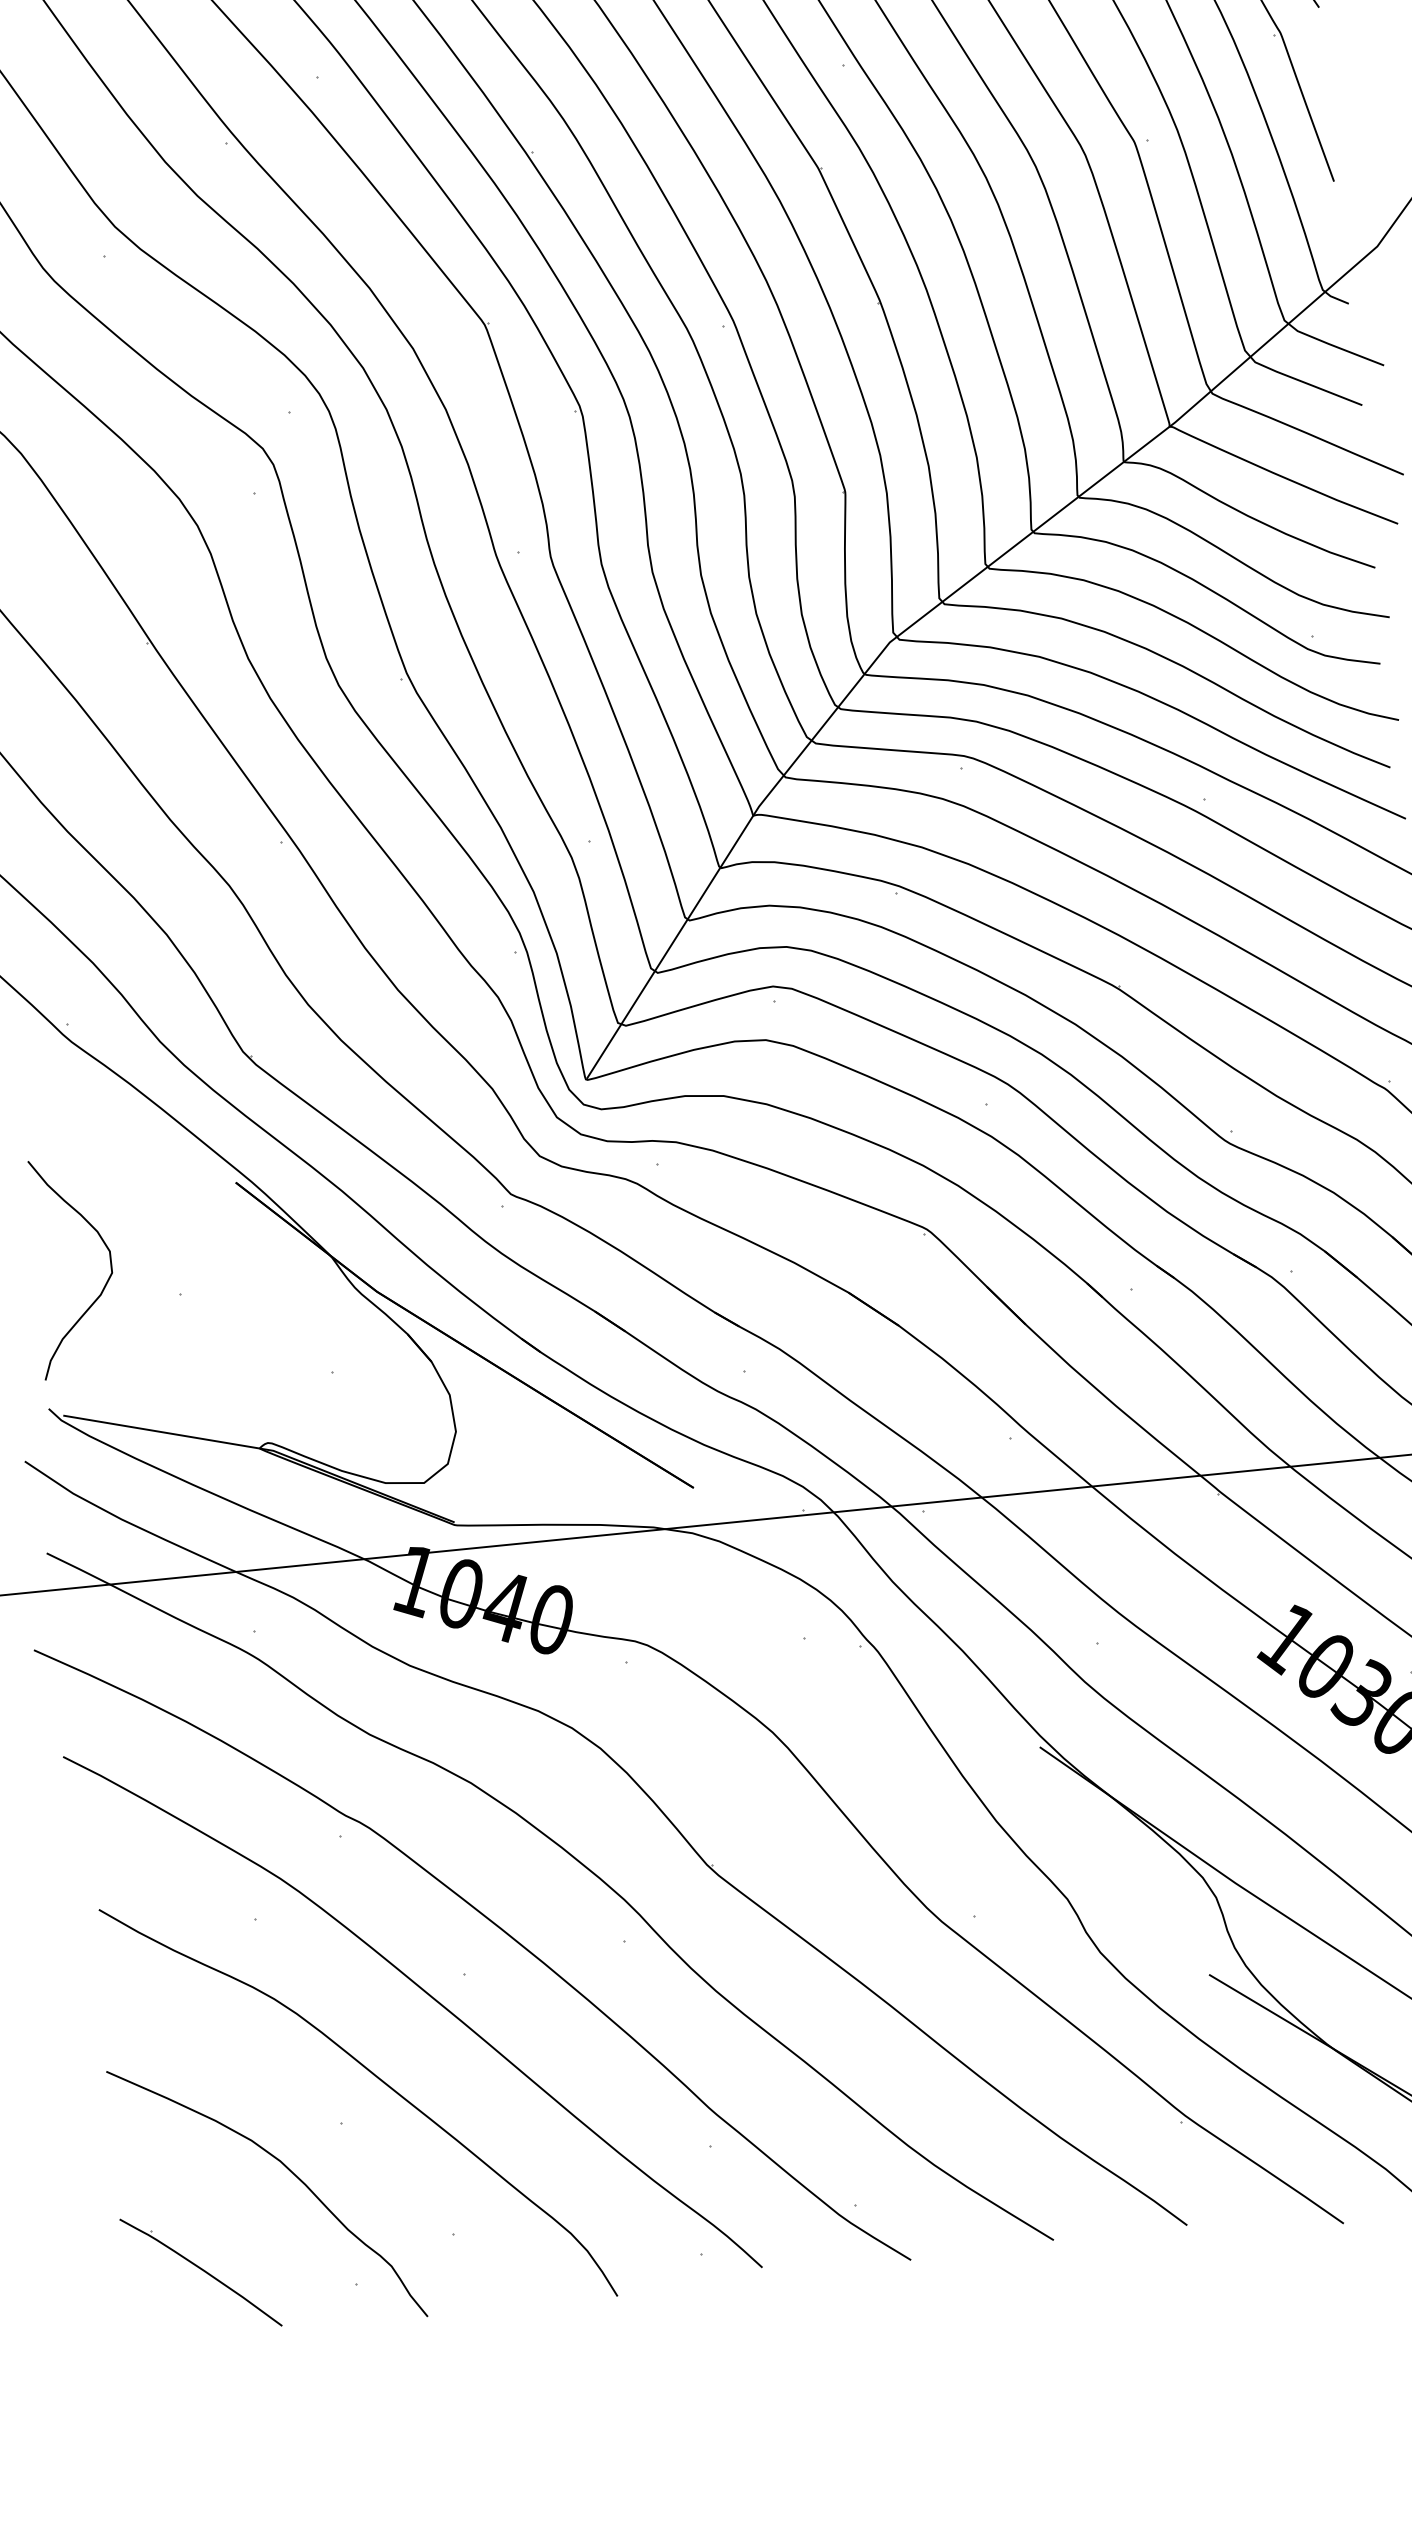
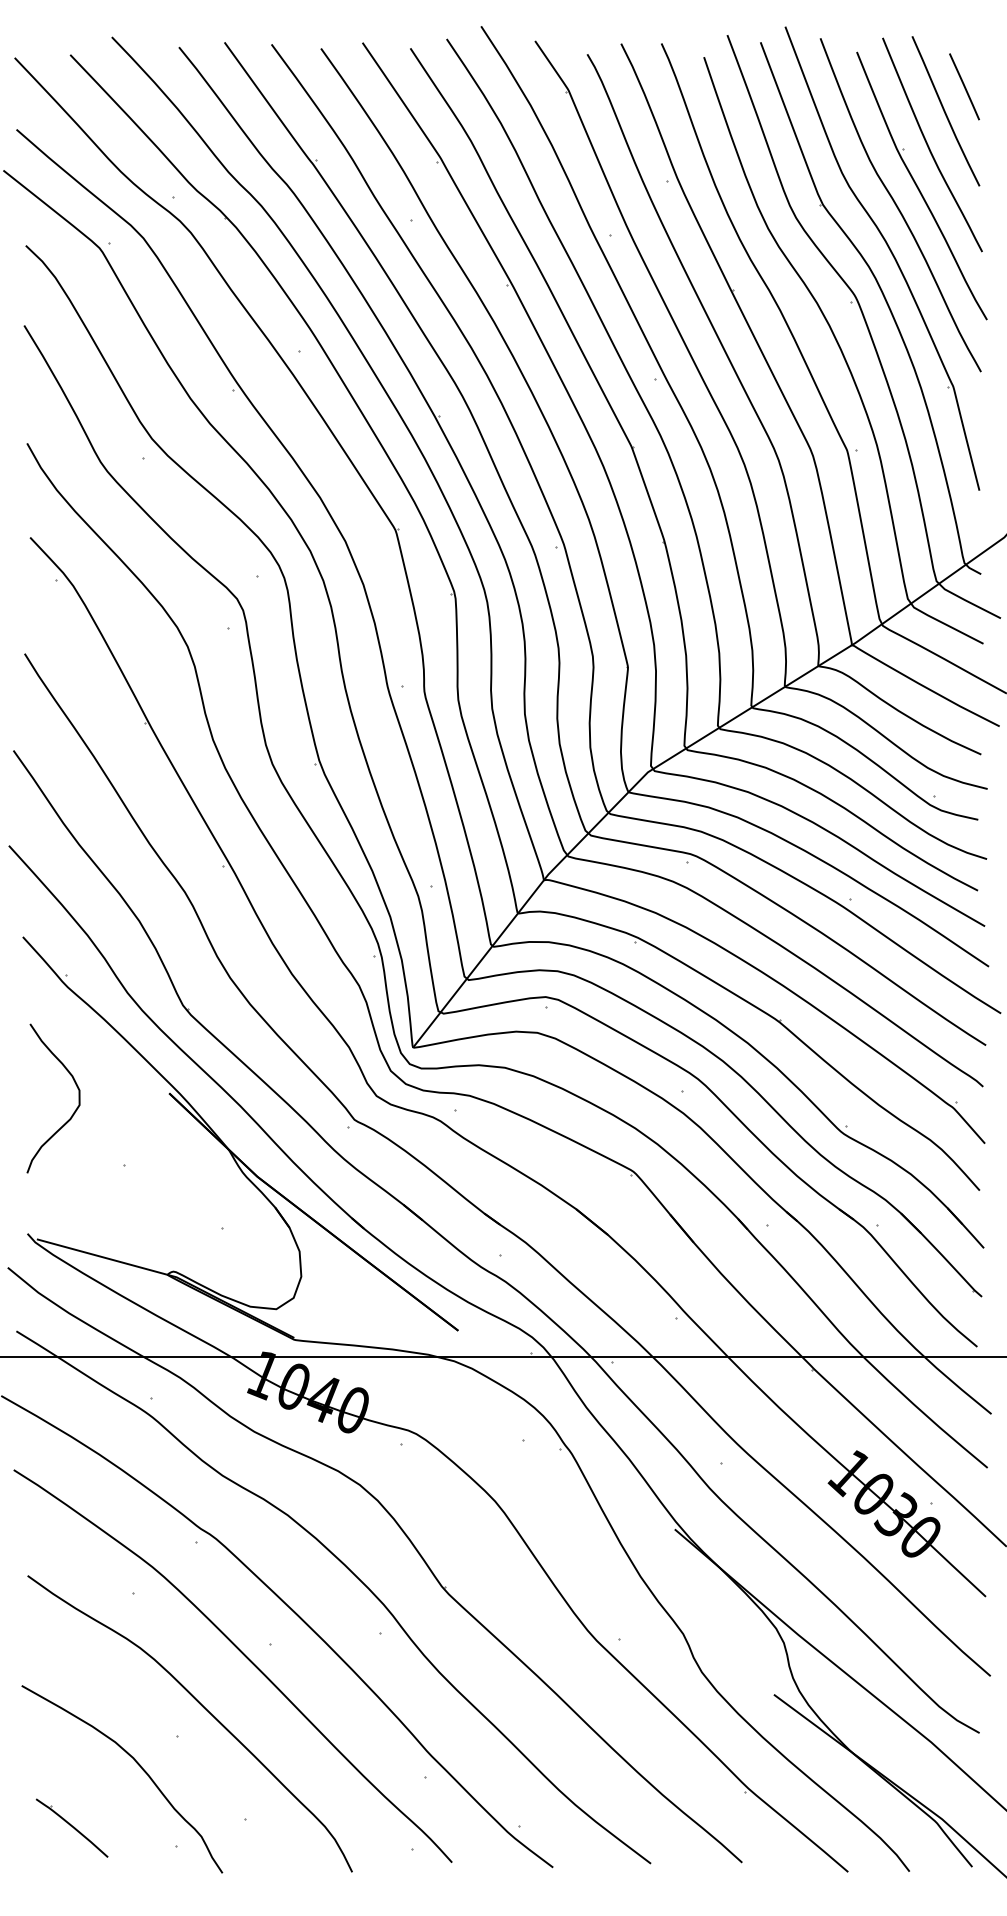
curve: (104, 1284) -> (73, 1112), moved
part: (200, 2273) -> (71, 1828), size x0.7

